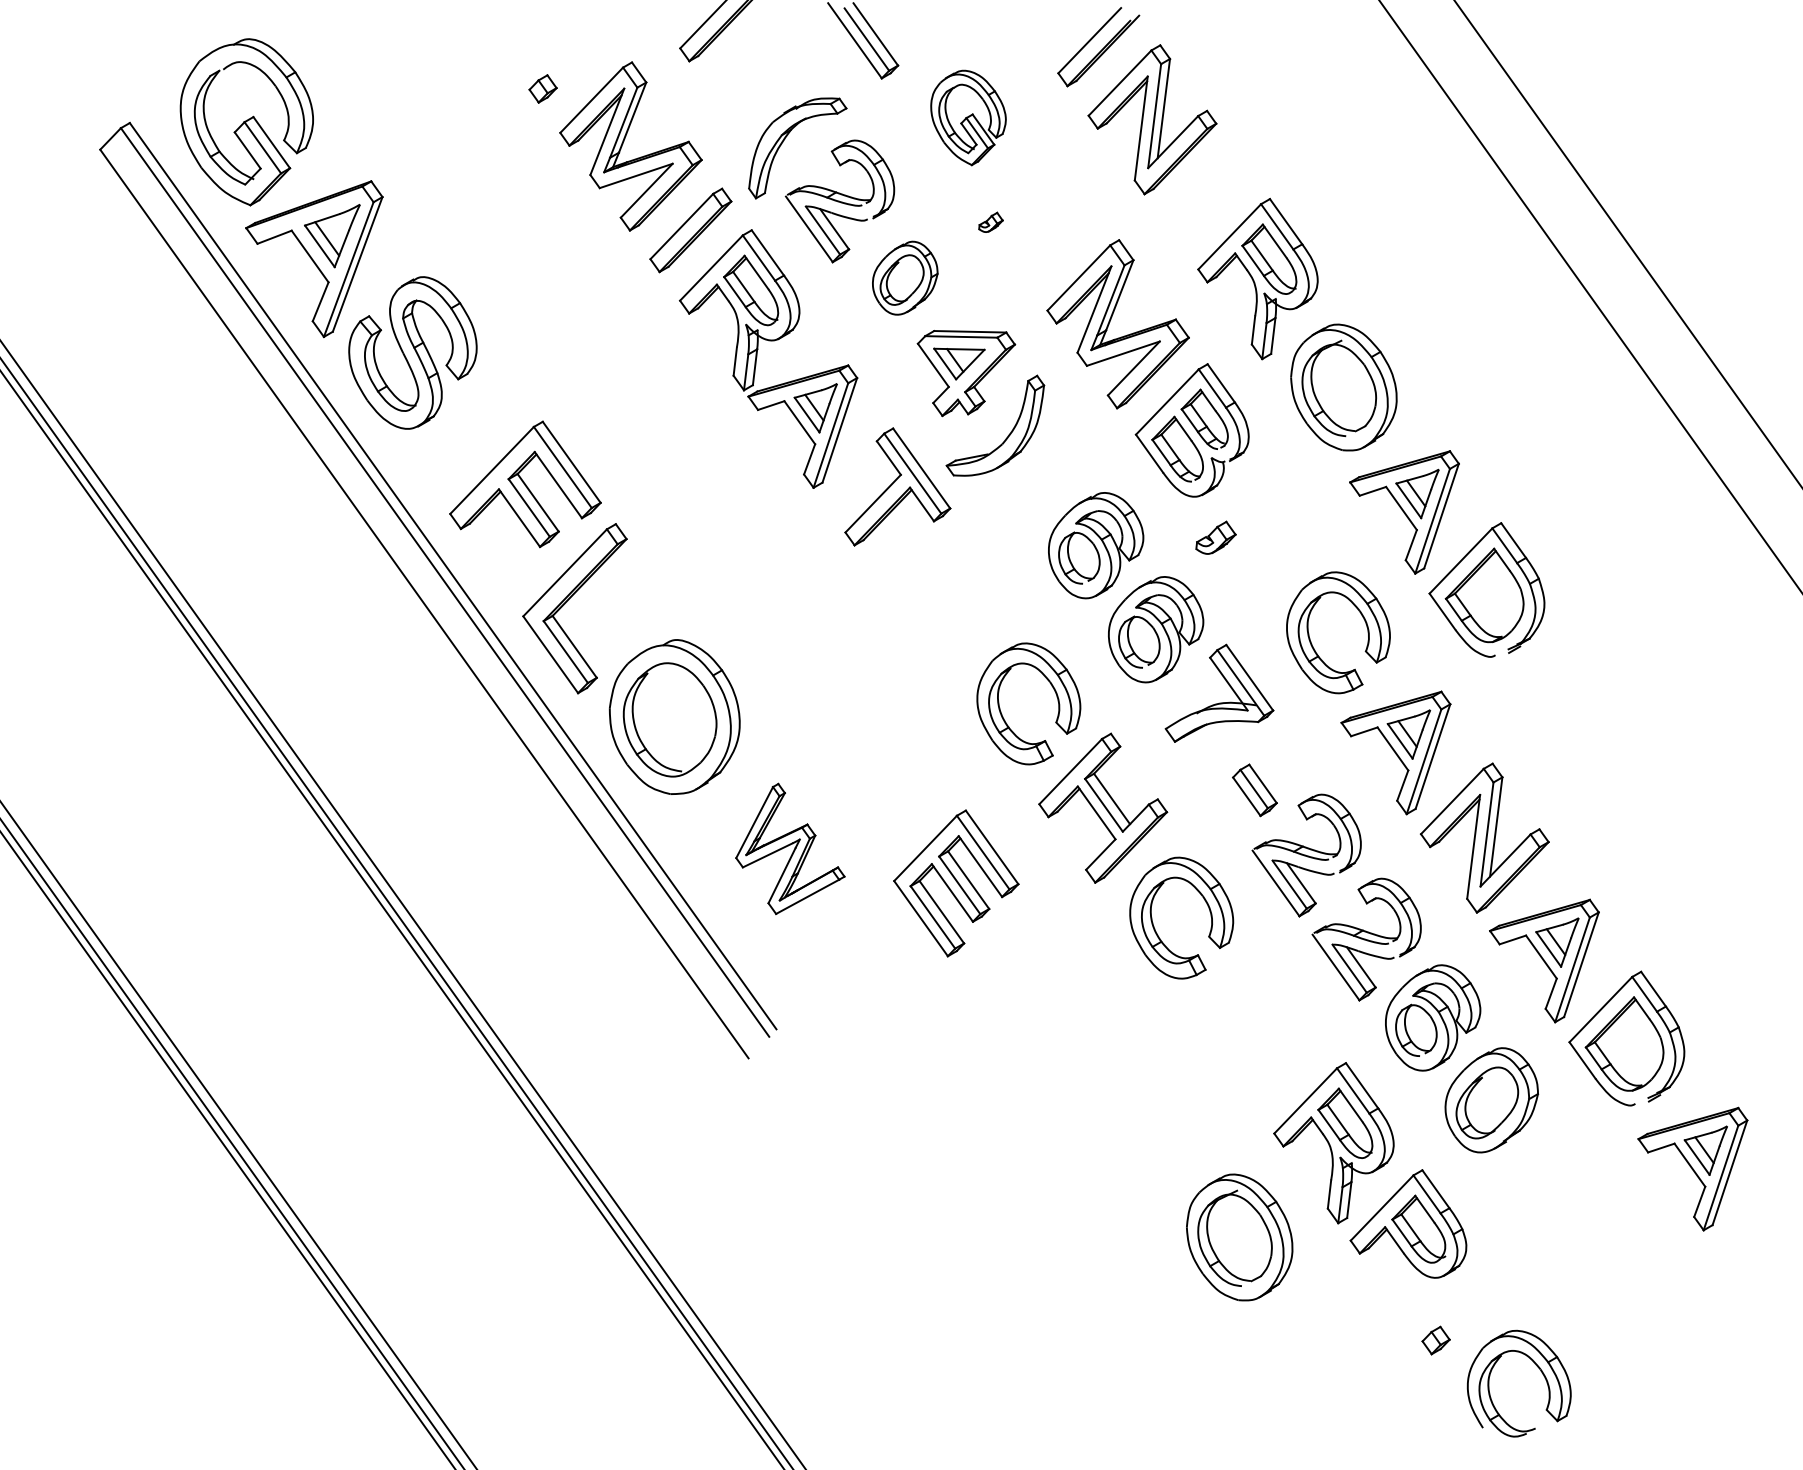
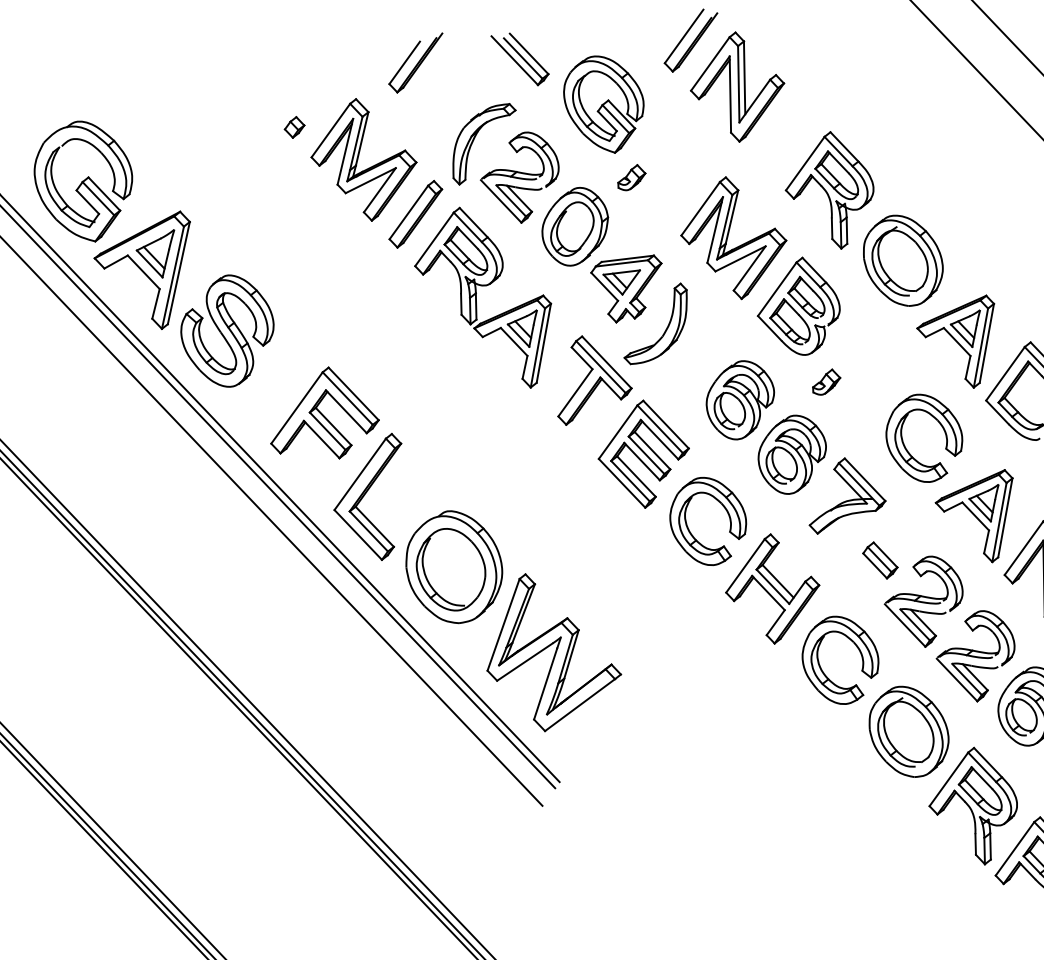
part: (968, 117) -> (604, 104), size x1.43
part: (990, 222) -> (631, 177), size x1.67
part: (905, 278) -> (575, 227), size x1.43
part: (790, 848) -> (551, 650), size x1.67
part: (956, 883) -> (644, 454), moved
part: (1239, 1237) -> (908, 731), moved

